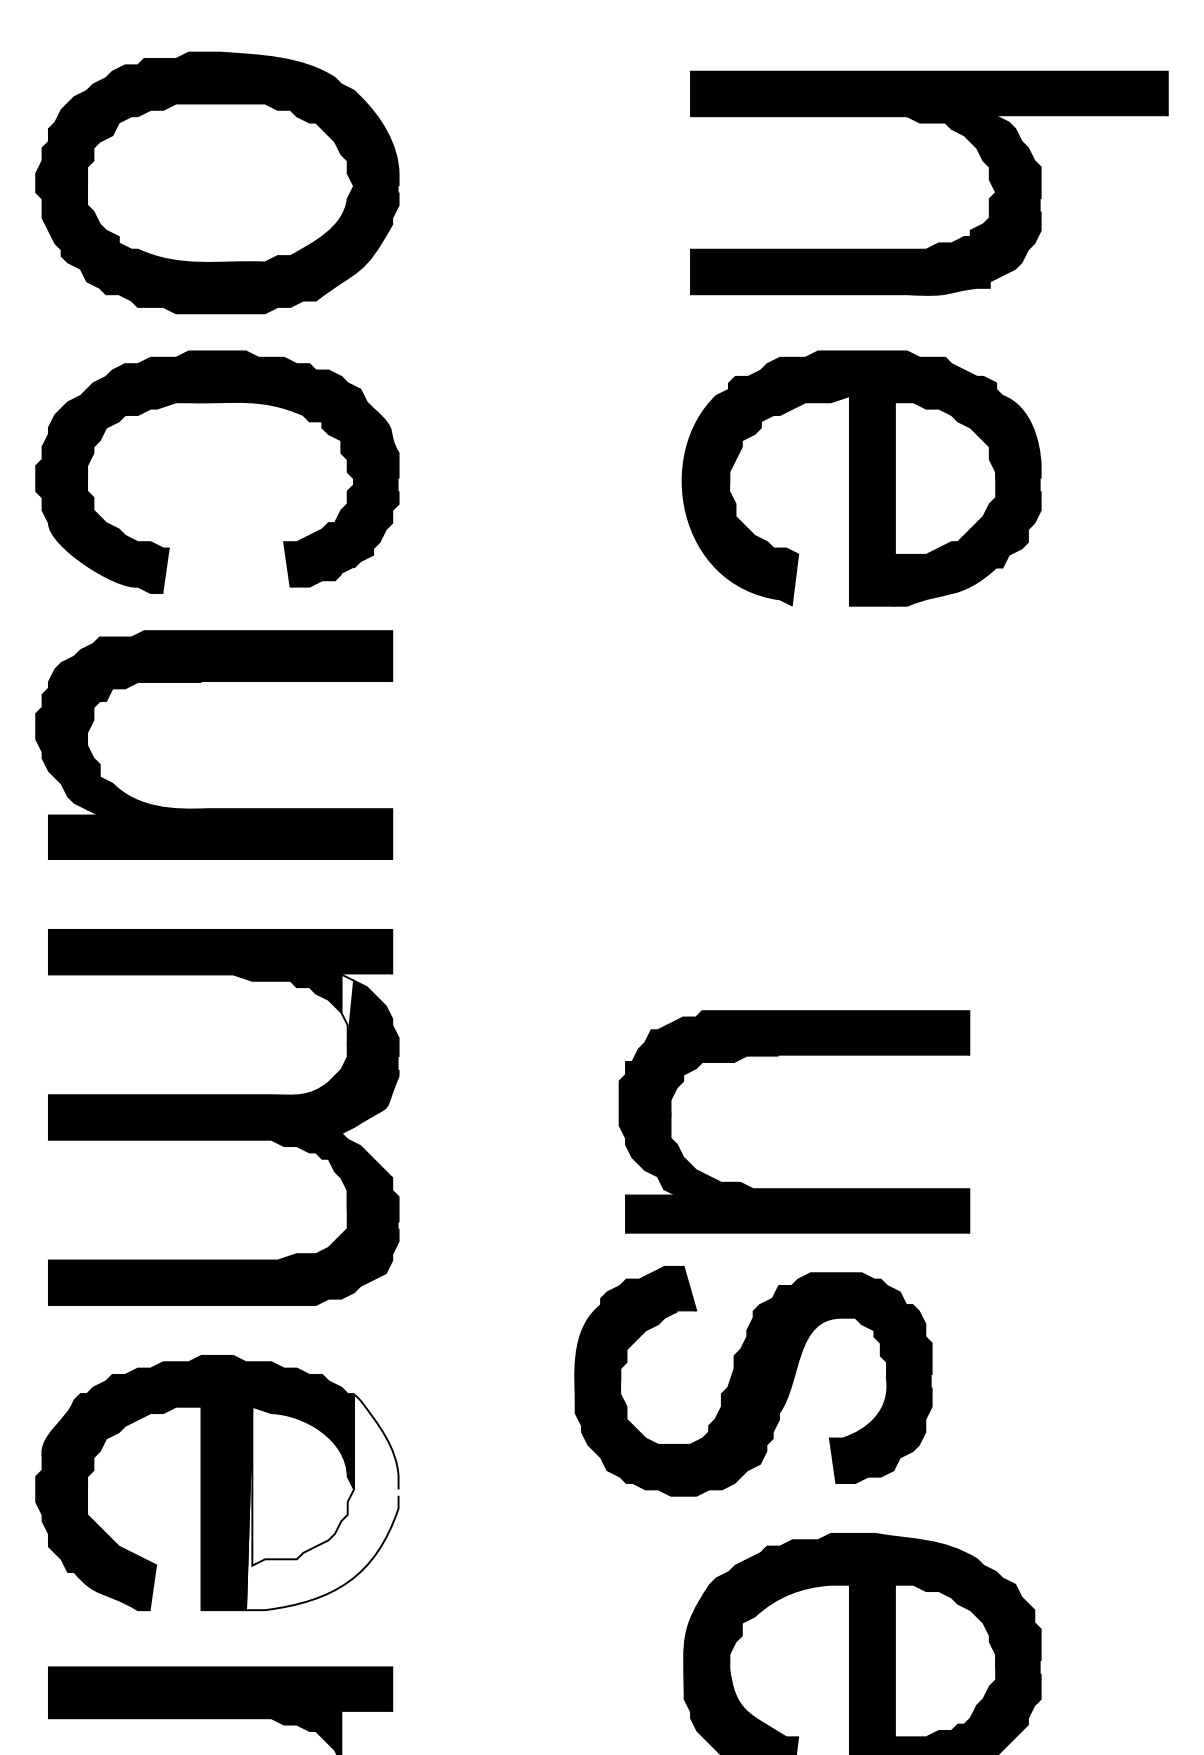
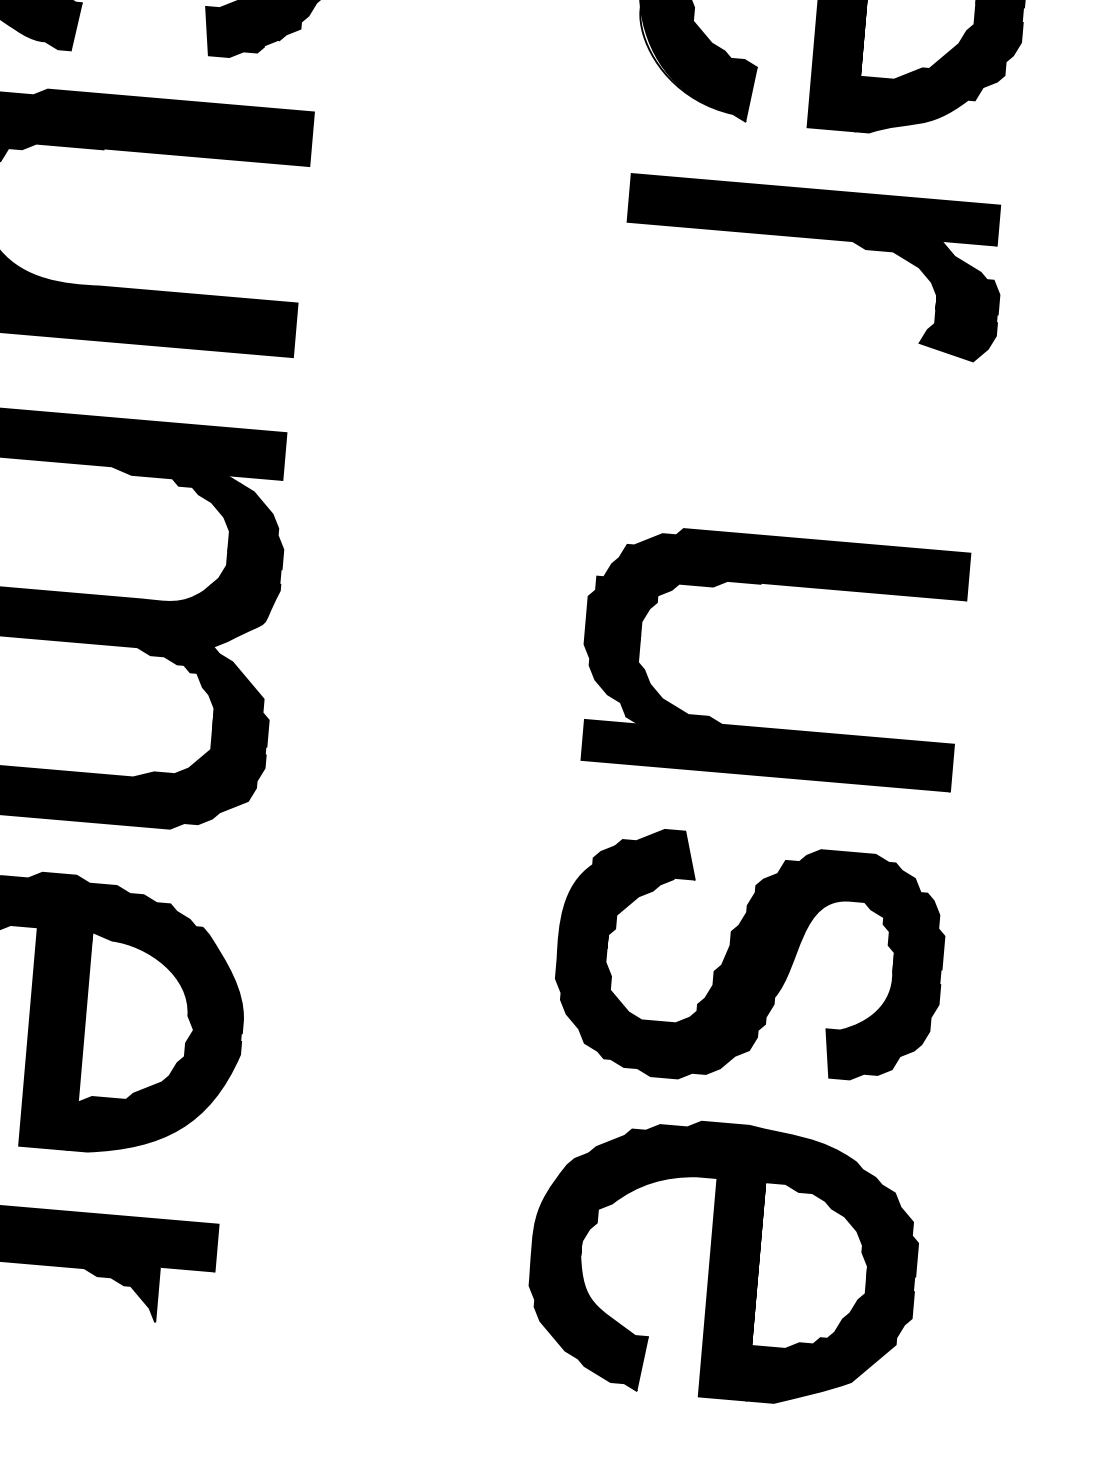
part: (865, 708) -> (814, 239), added
fill: (347, 1009) -> (231, 514), added
part: (794, 1055) -> (778, 585), moved
part: (753, 1381) -> (749, 961), moved
fill: (321, 1502) -> (157, 1041), added

